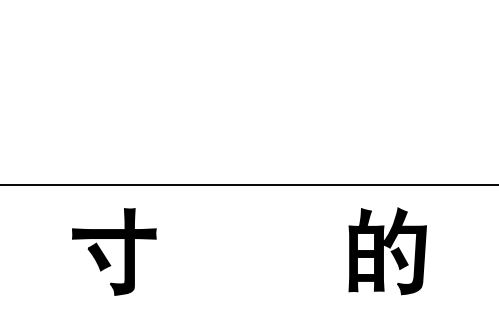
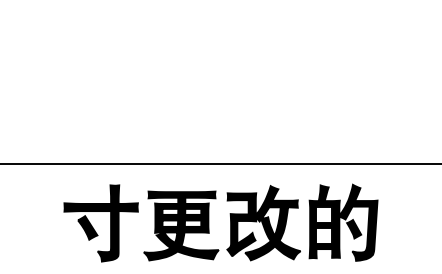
part: (260, 252) -> (230, 223), added

